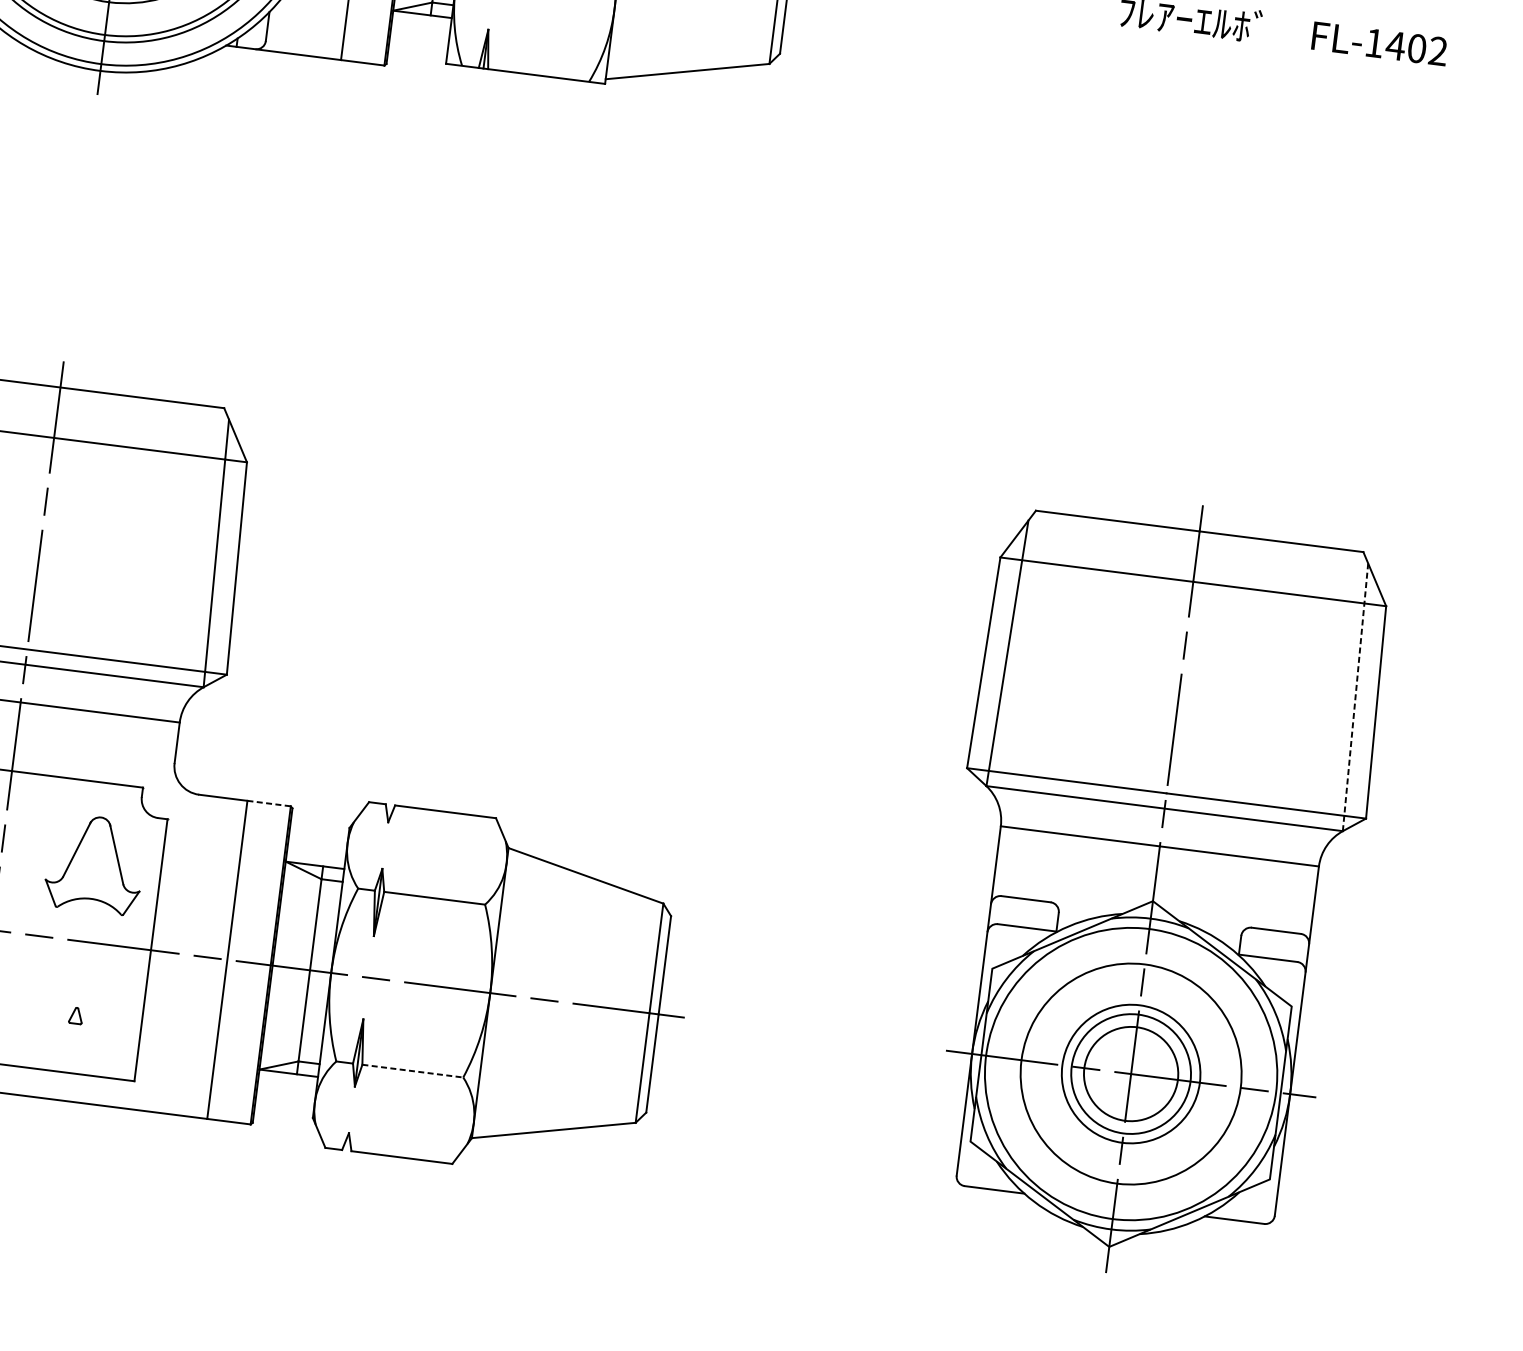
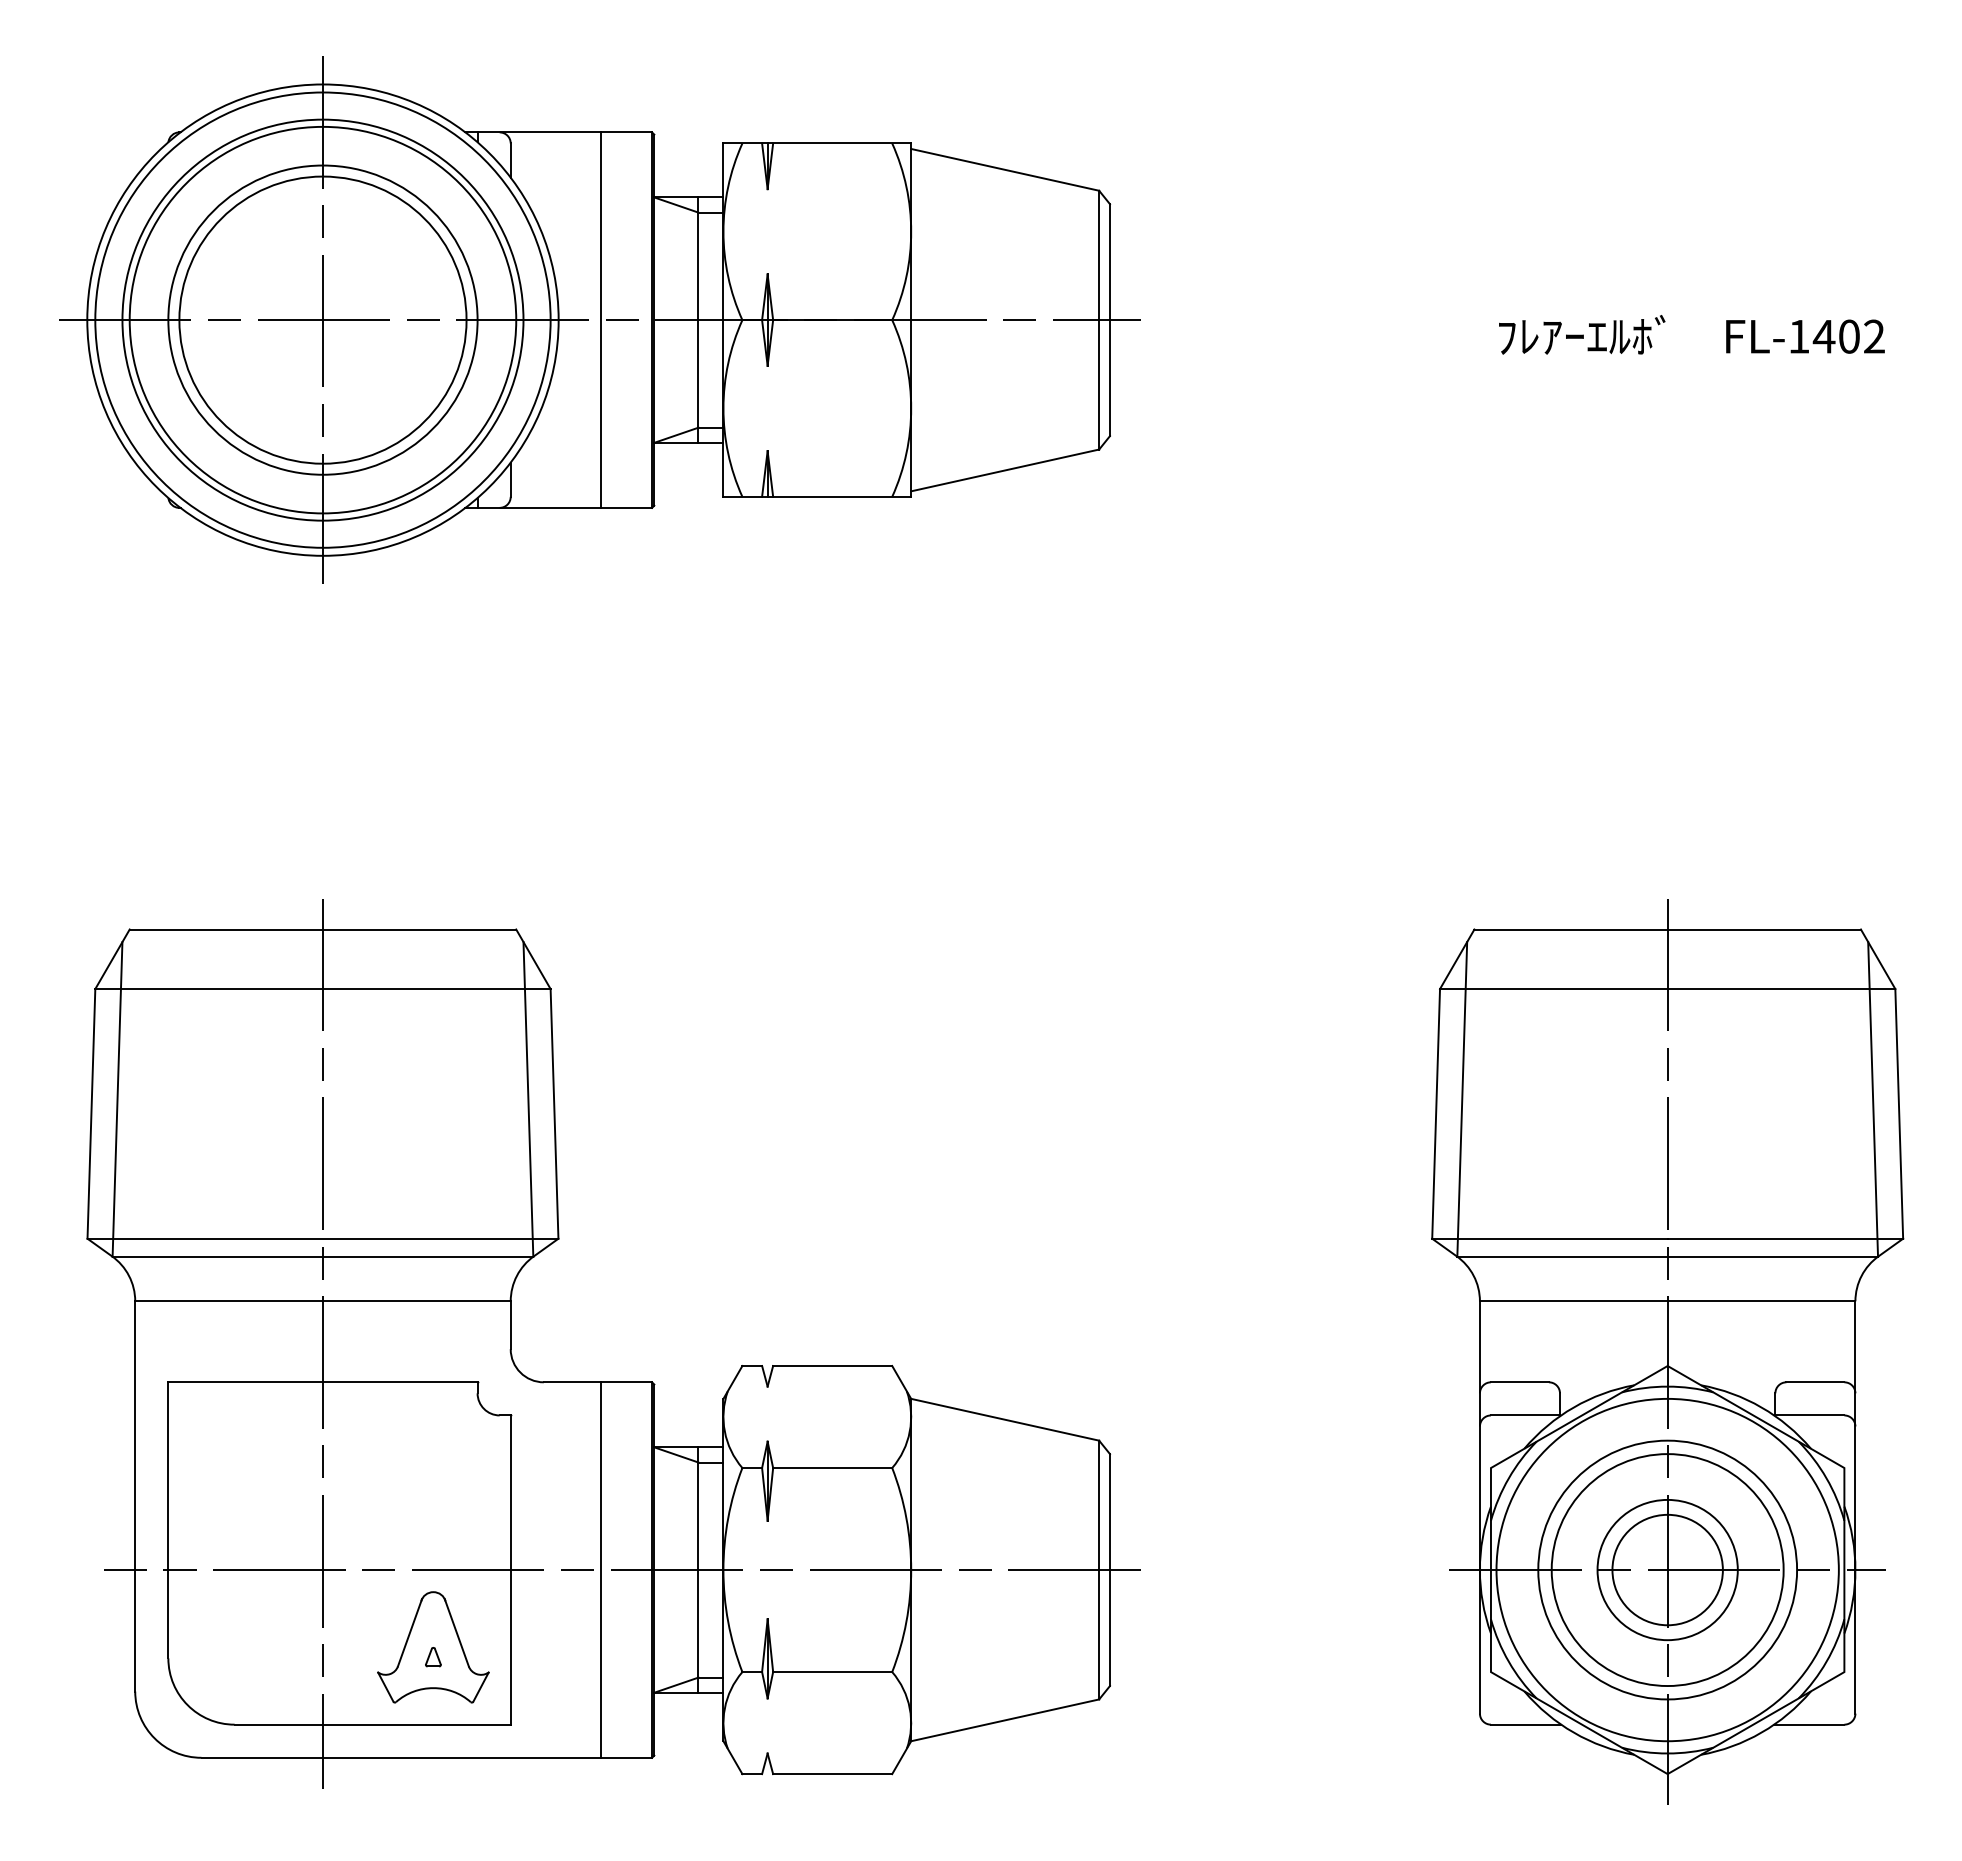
line: (1355, 696) -> (1873, 1098), dashed -> solid
line: (269, 803) -> (626, 1382), dashed -> solid
part: (95, 864) -> (433, 1647), moved
line: (412, 1071) -> (832, 1672), dashed -> solid
circle: (1130, 1074) -> (1667, 1570), size x1.43

